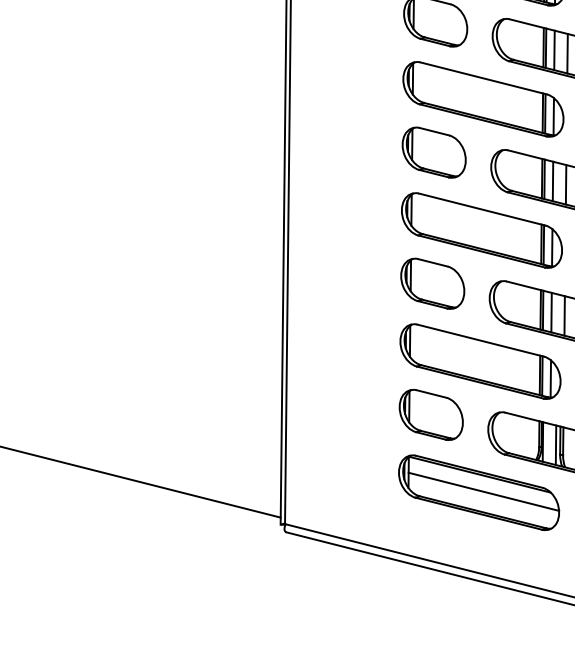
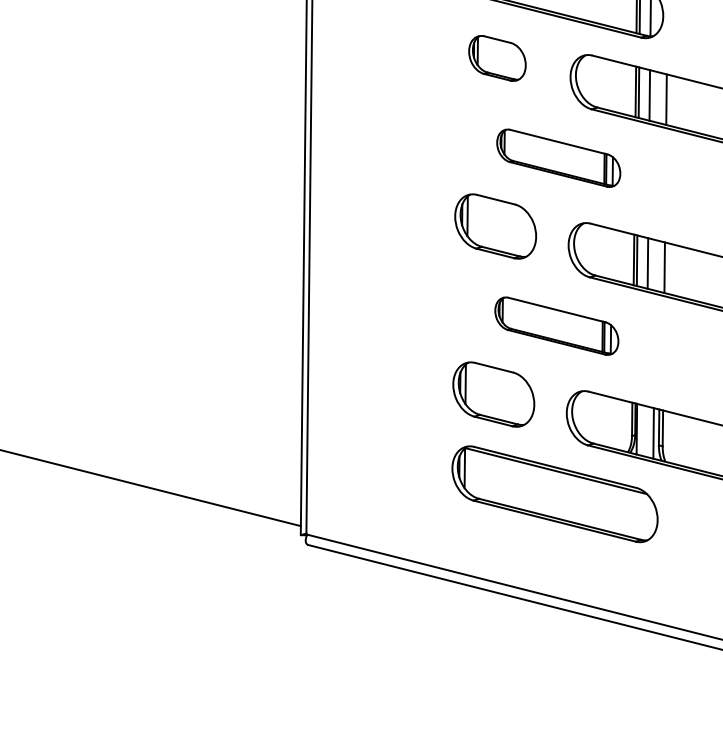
part: (433, 152) -> (496, 58), size x0.7
part: (481, 230) -> (558, 158), size x0.6
part: (480, 361) -> (556, 326), size x0.6
line: (483, 491) -> (560, 492), removed

